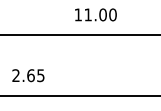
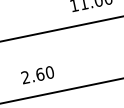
text: (40, 75) -> (49, 72), 2.65 -> 2.60

